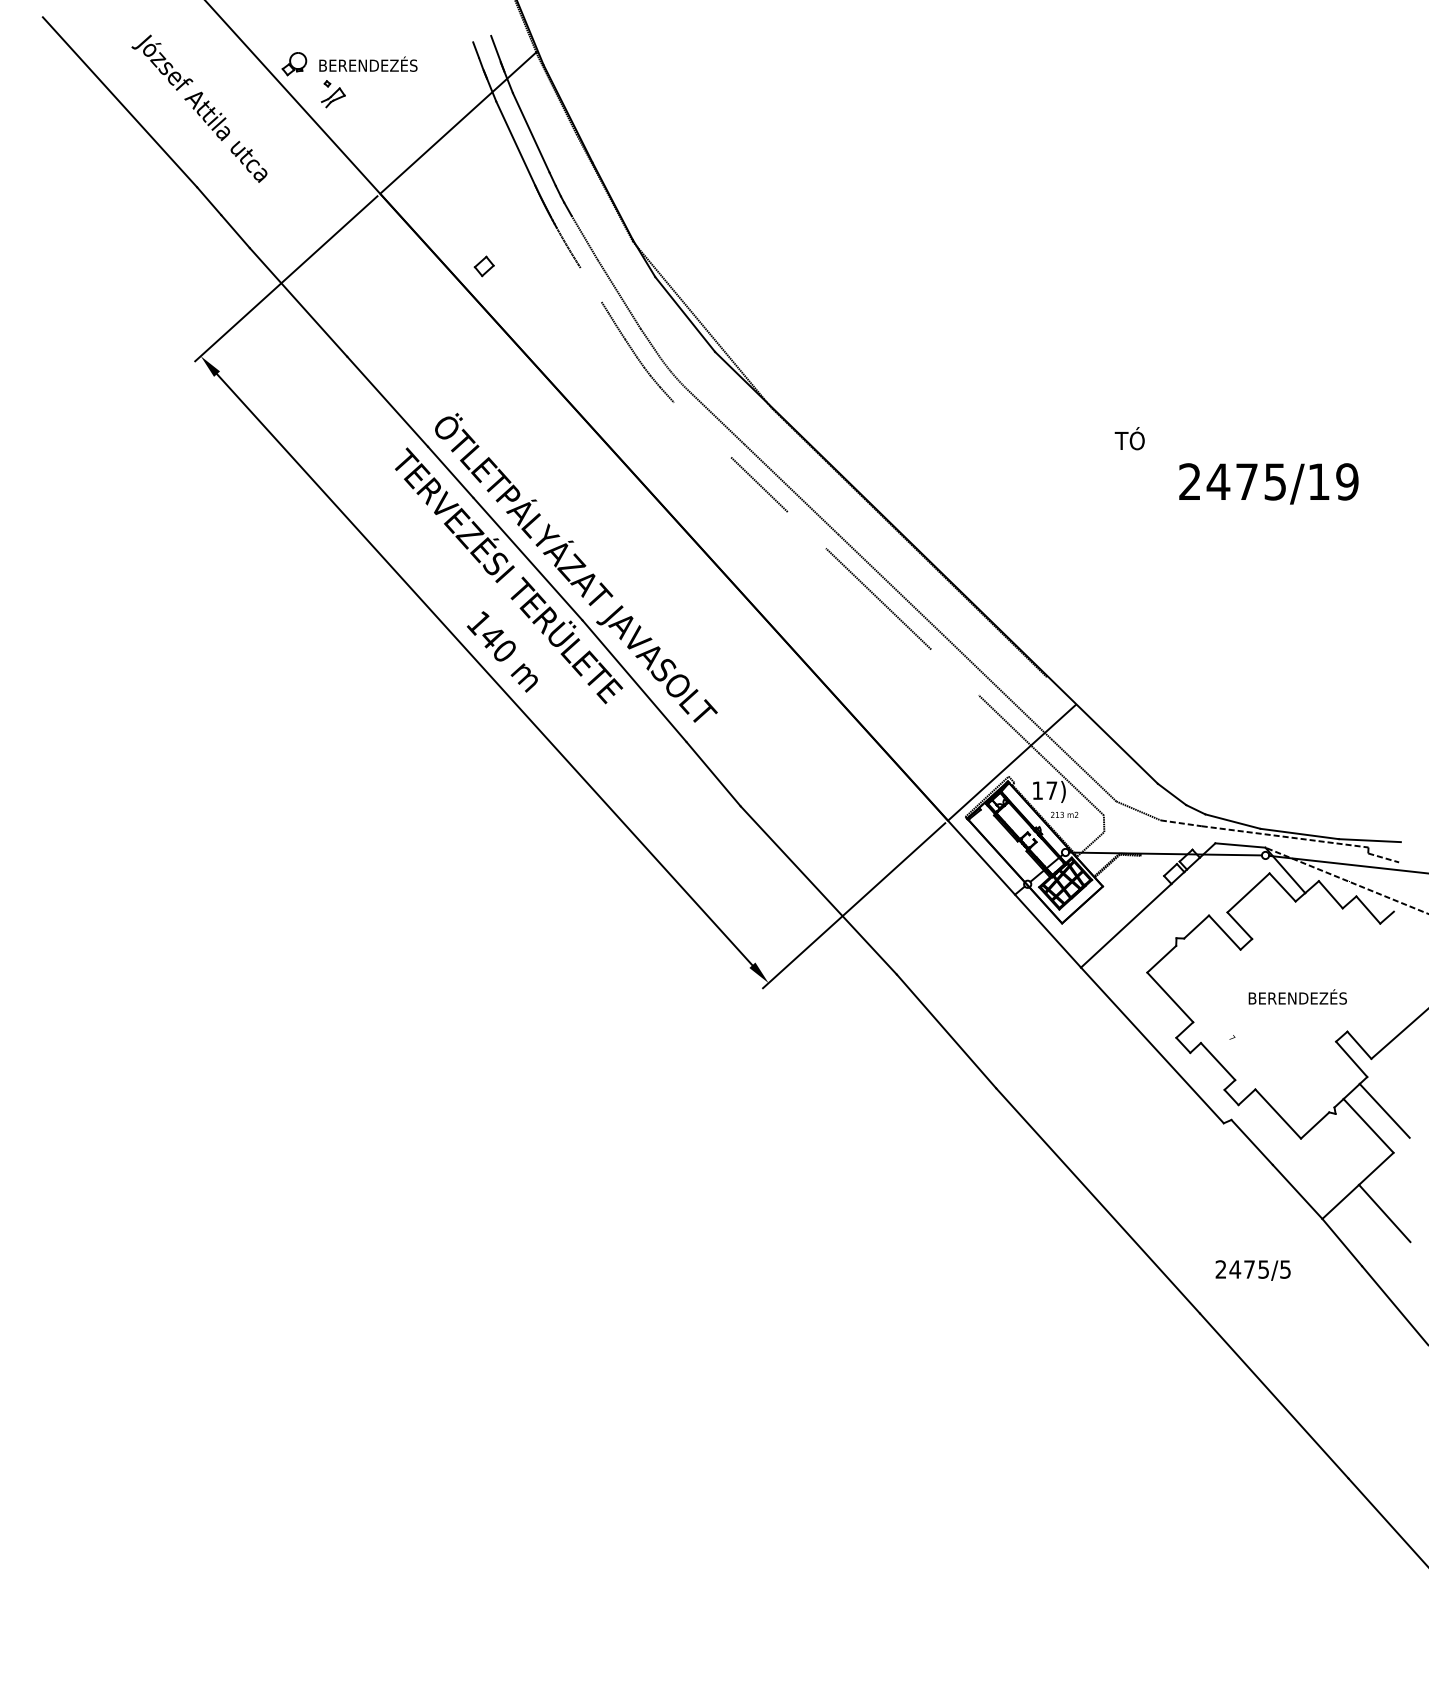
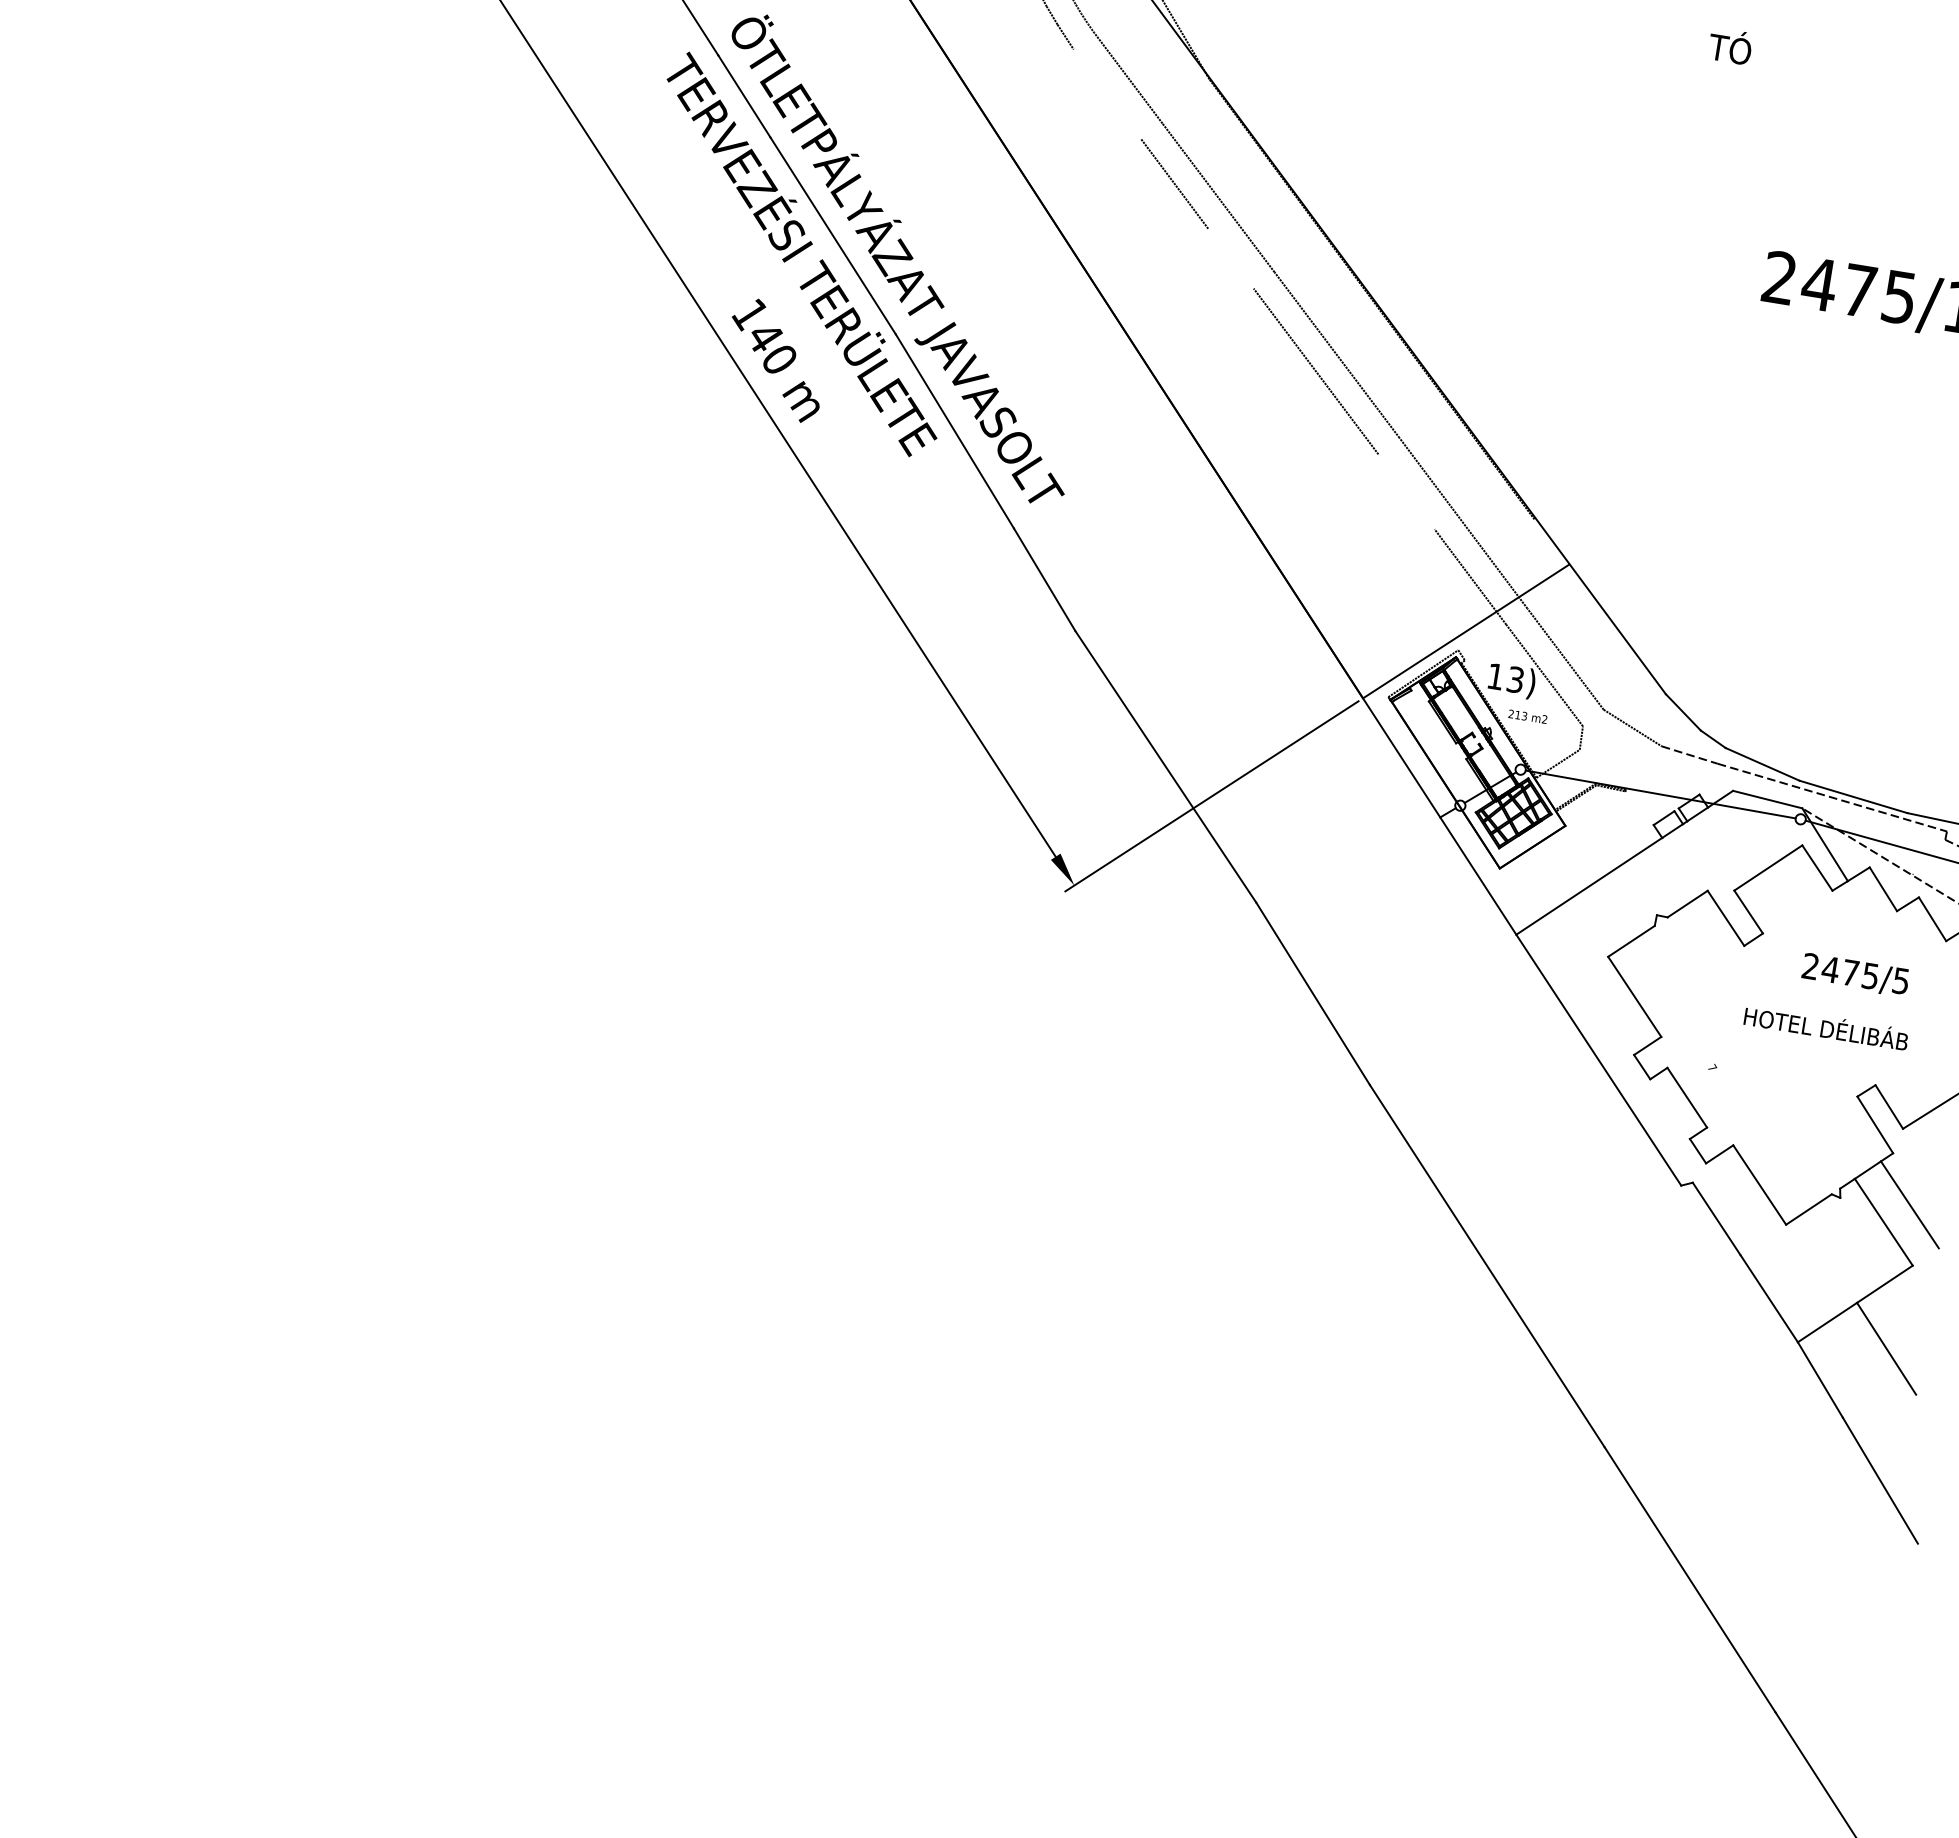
text: (1129, 438) -> (1730, 46), moved
text: (1051, 790) -> (1515, 679), 17) -> 13)
text: (1307, 996) -> (1827, 1026), BERENDEZÉS -> HOTEL DÉLIBÁB
text: (1252, 1270) -> (1854, 974), moved

